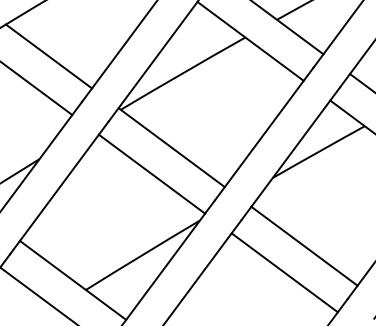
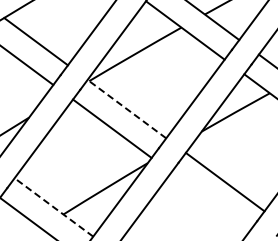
line: (171, 148) -> (126, 109), solid -> dashed
line: (284, 272) -> (210, 201), removed
line: (72, 280) -> (53, 207), solid -> dashed

